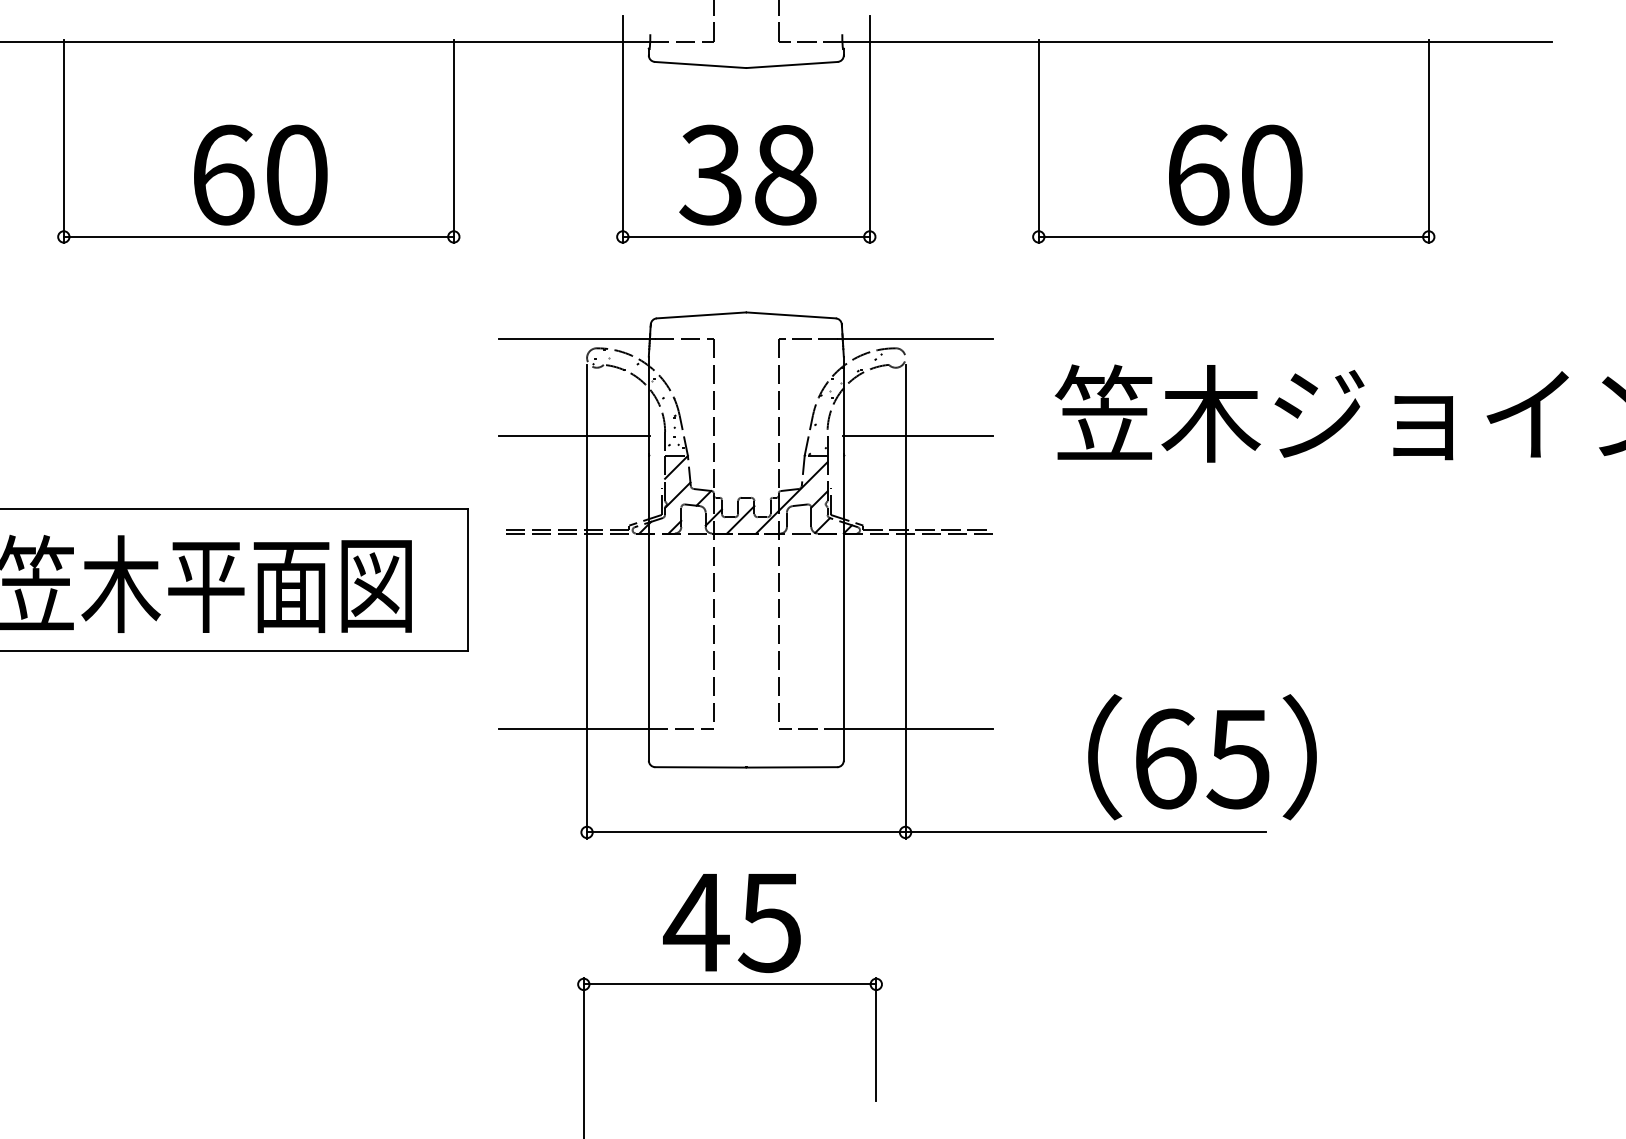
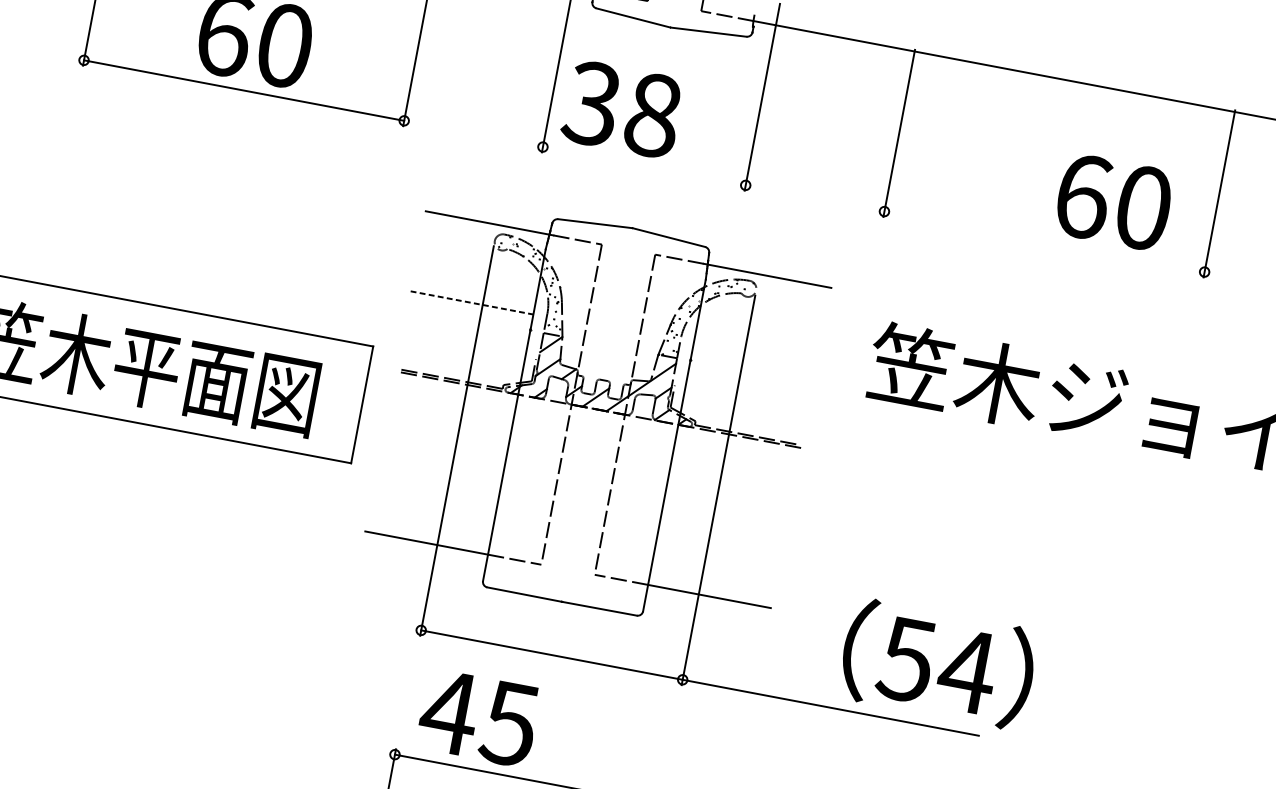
text: (747, 174) -> (622, 108), moved
text: (1235, 174) -> (1113, 201), moved
line: (745, 236) -> (643, 165), removed
line: (1233, 236) -> (1044, 241), removed
line: (574, 436) -> (472, 303), solid -> dashed
line: (918, 436) -> (754, 356), removed
text: (1202, 758) -> (937, 665), 65 -> 54
text: (731, 923) -> (478, 718), moved

